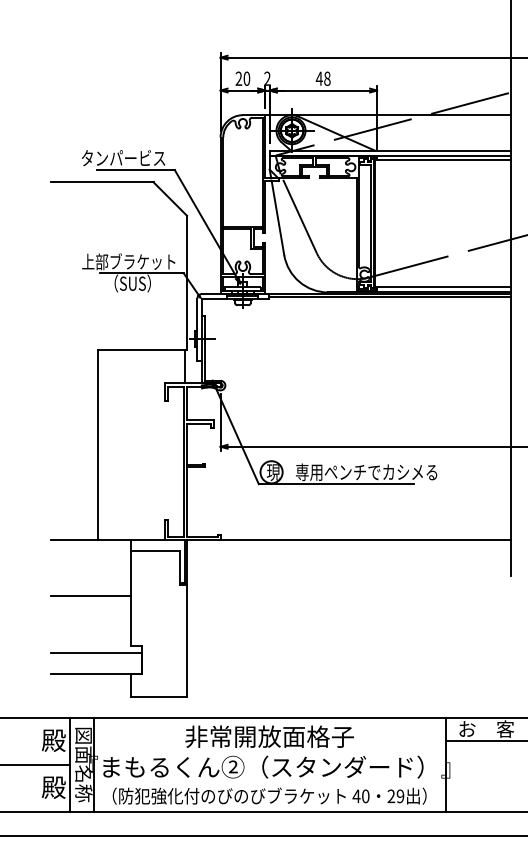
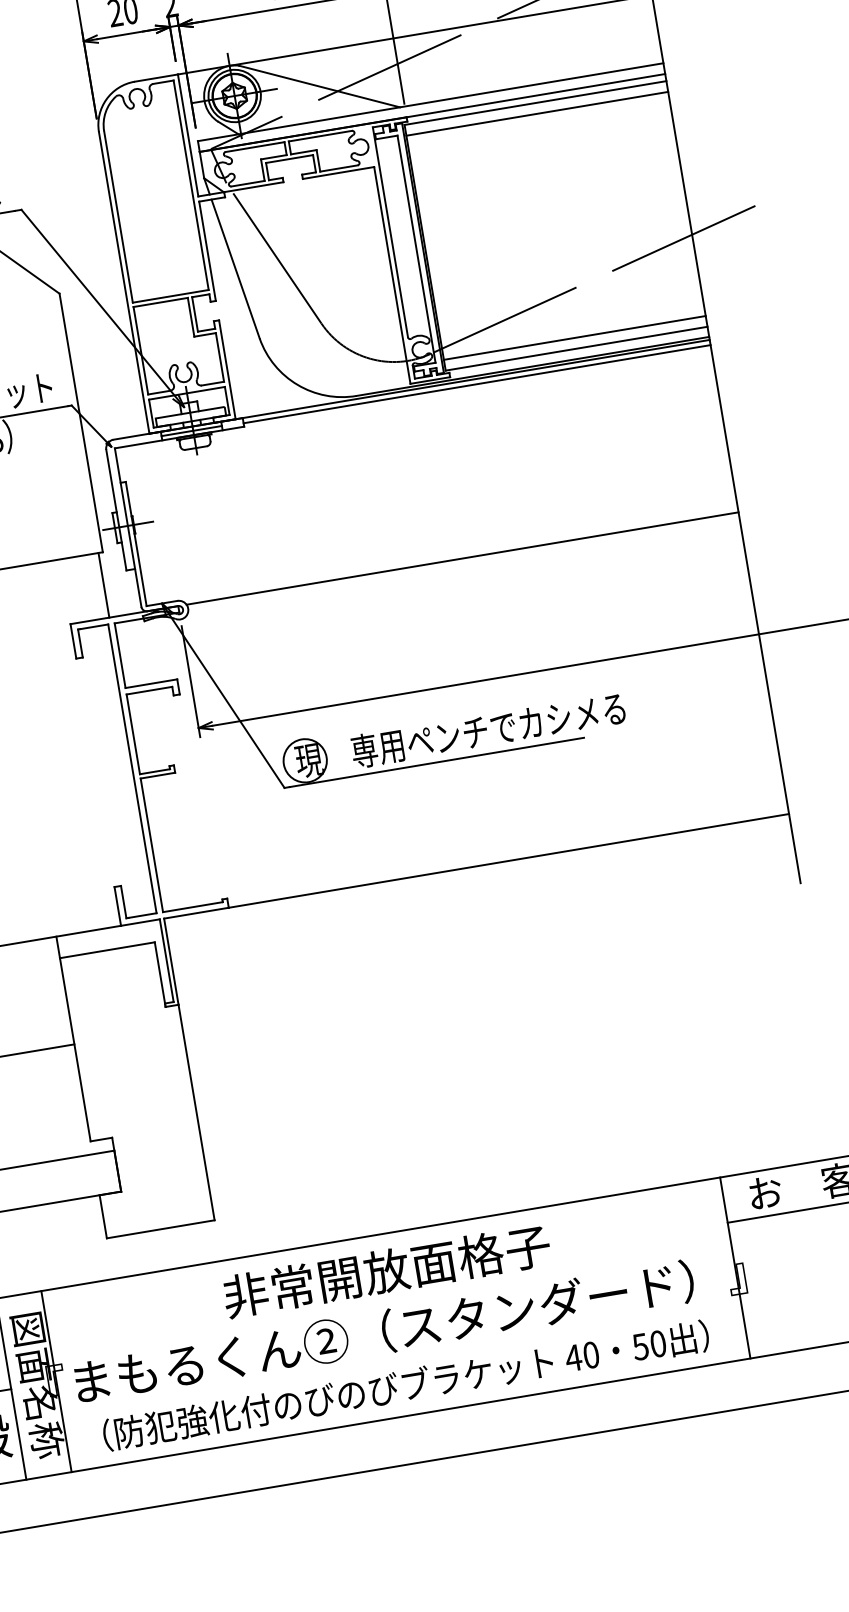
line: (443, 165) -> (537, 114), added
line: (443, 281) -> (575, 337), added
line: (367, 383) -> (461, 558), added
text: (395, 796) -> (648, 1345), 29 -> 50

